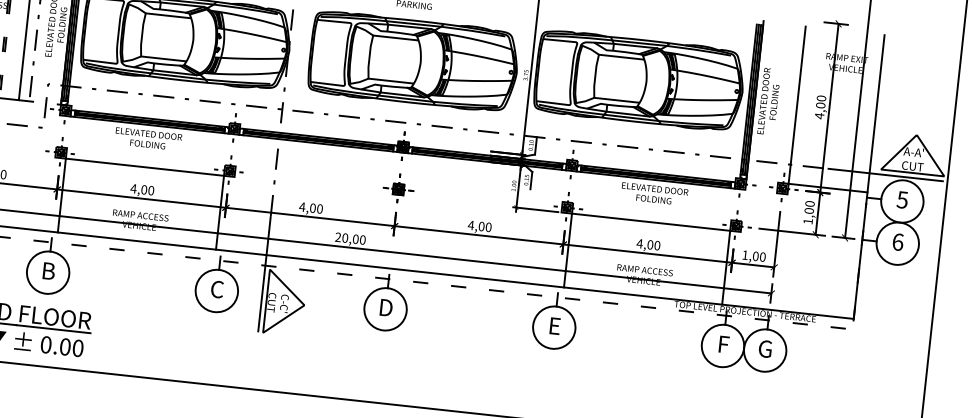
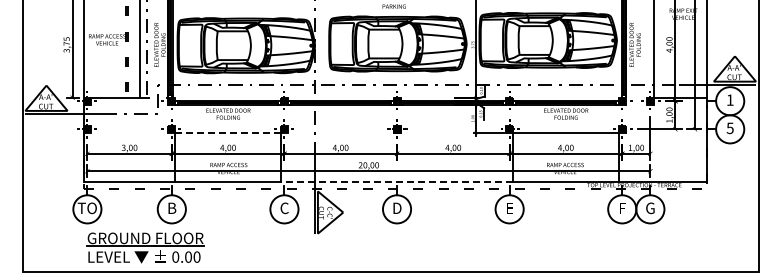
line: (145, 166) -> (228, 132), solid -> dashed
text: (901, 198) -> (729, 99), 5 -> 1
text: (896, 242) -> (729, 128), 6 -> 5
line: (389, 268) -> (396, 182), solid -> dashed

